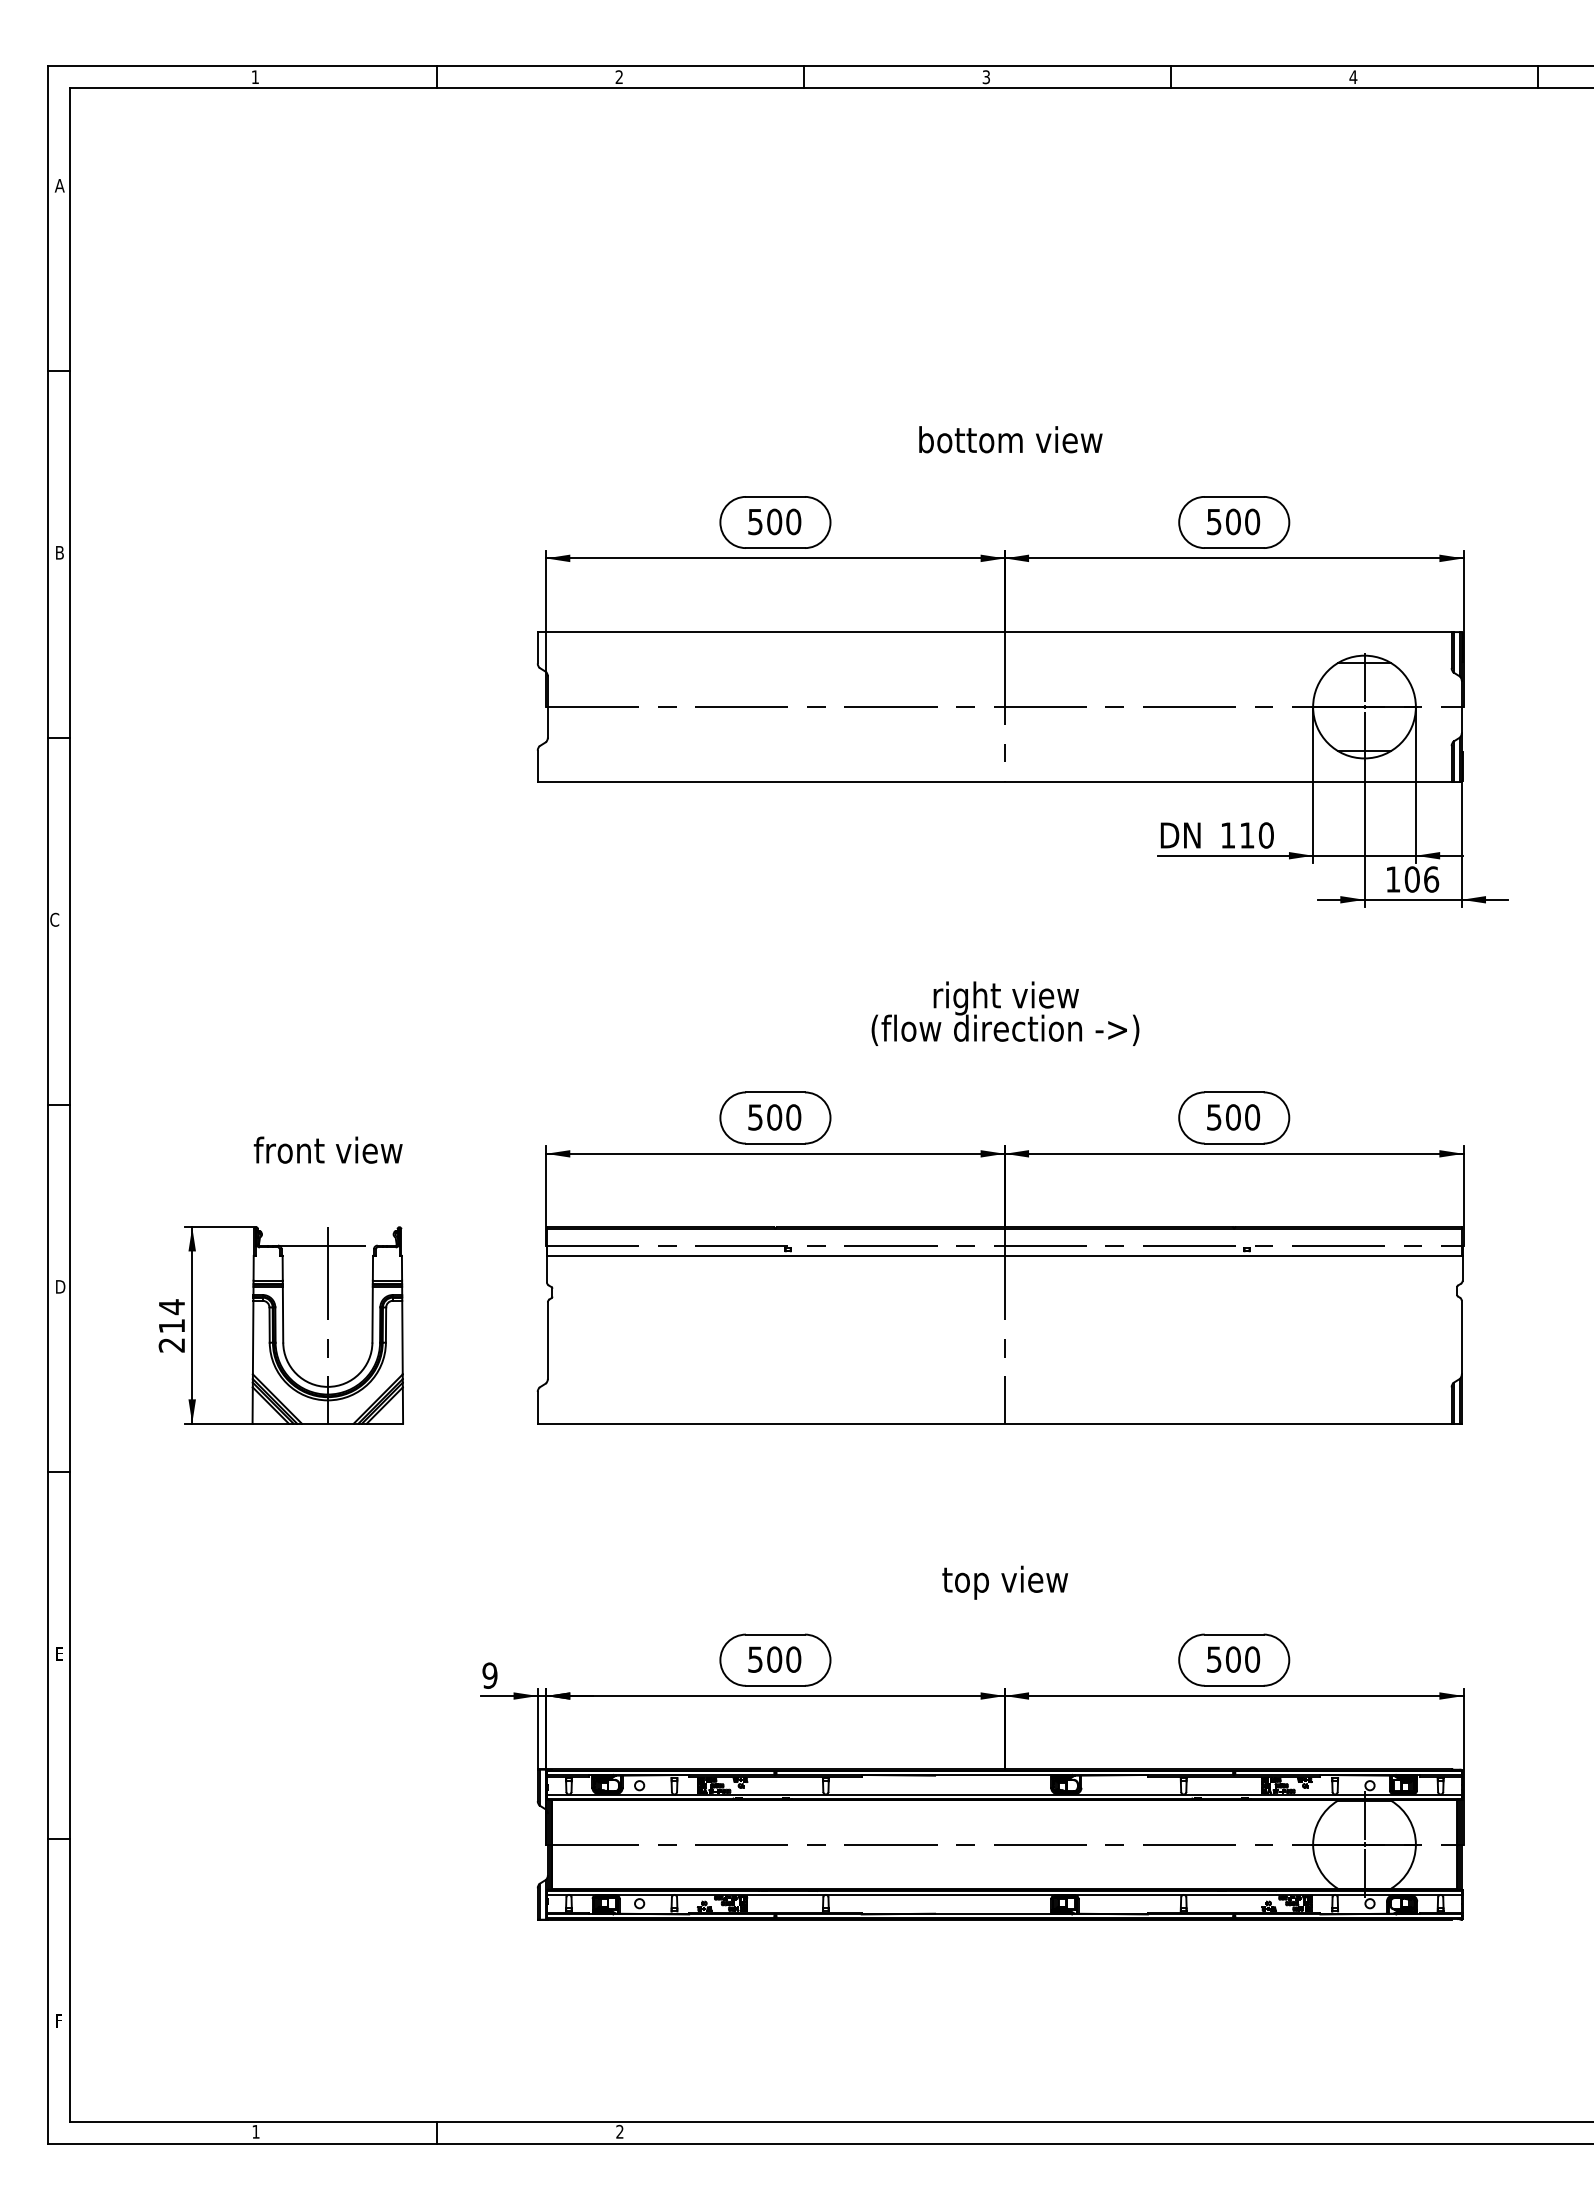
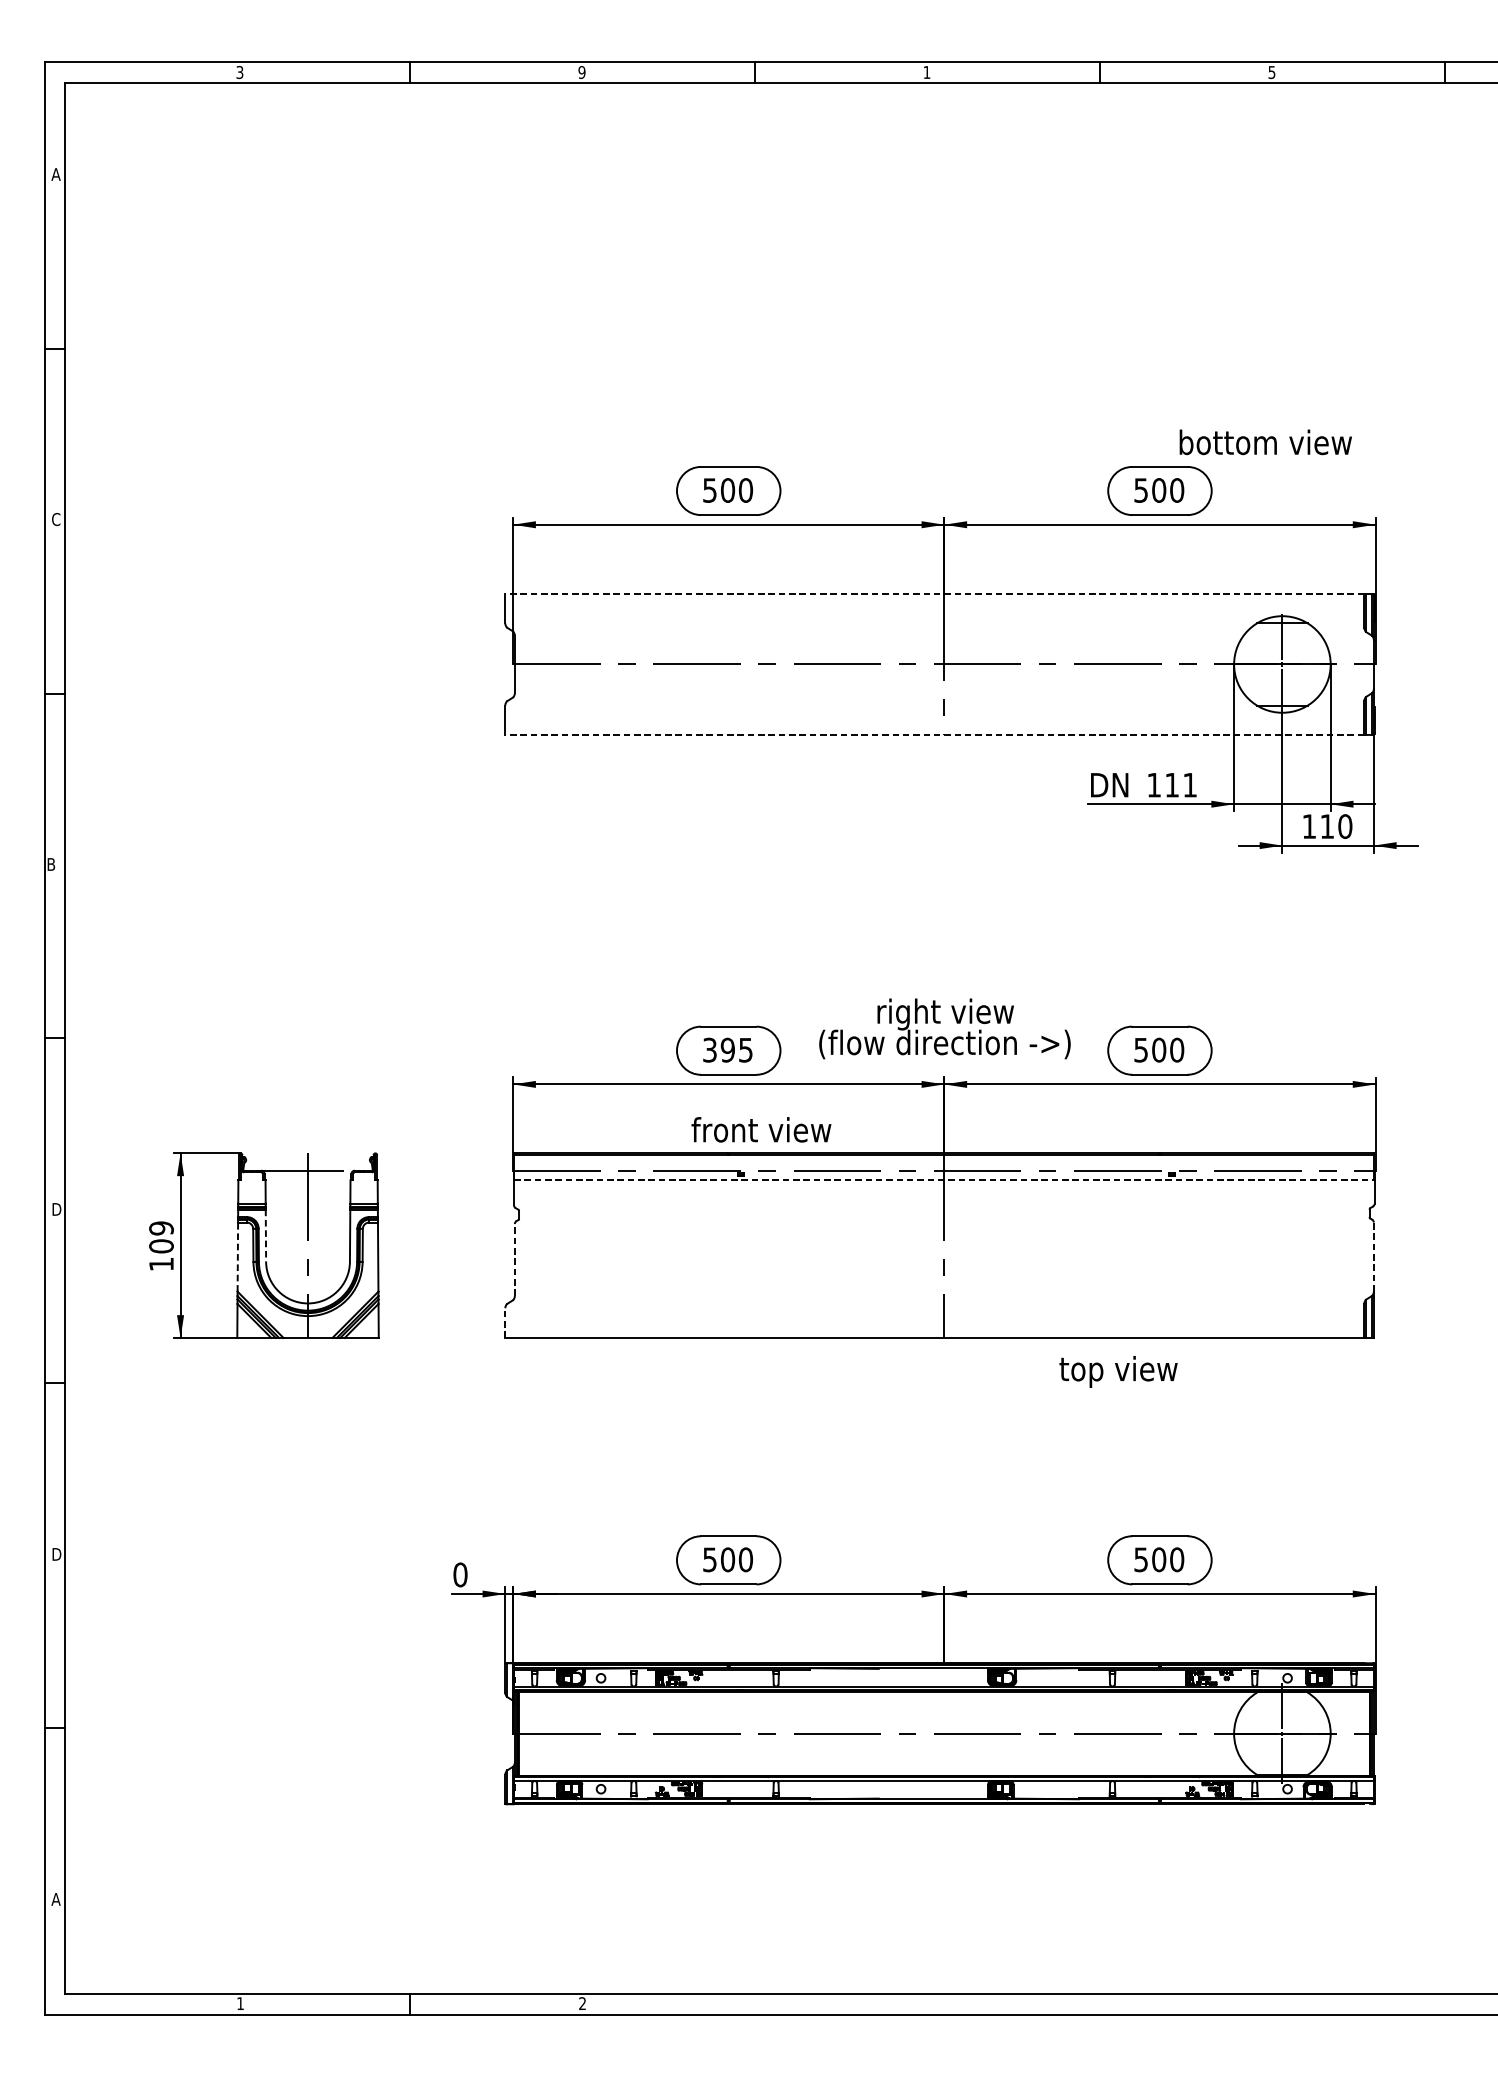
text: (254, 77) -> (239, 72), 1 -> 3
text: (619, 77) -> (582, 72), 2 -> 9
text: (985, 77) -> (926, 72), 3 -> 1
text: (1353, 77) -> (1272, 72), 4 -> 5
text: (1010, 439) -> (1265, 442), moved
text: (59, 552) -> (55, 519), B -> C
line: (994, 631) -> (934, 593), solid -> dashed
line: (994, 782) -> (934, 735), solid -> dashed
text: (1265, 835) -> (1189, 785), 110 -> 111
text: (1421, 879) -> (1335, 826), 106 -> 110
text: (54, 919) -> (51, 864), C -> B
text: (1005, 1013) -> (944, 1028), moved
text: (775, 1117) -> (728, 1050), 500 -> 395
text: (327, 1149) -> (760, 1129), moved
line: (1004, 1255) -> (944, 1179), solid -> dashed
line: (283, 1314) -> (266, 1235), solid -> dashed
text: (171, 1325) -> (161, 1245), 214 -> 109
line: (253, 1337) -> (238, 1257), solid -> dashed
line: (1461, 1337) -> (1373, 1257), solid -> dashed
line: (547, 1340) -> (514, 1259), solid -> dashed
line: (537, 1407) -> (505, 1322), solid -> dashed
text: (1005, 1582) -> (1118, 1371), moved
text: (60, 1653) -> (56, 1554), E -> D
text: (489, 1675) -> (459, 1574), 9 -> 0
text: (59, 2020) -> (55, 1898), F -> A

